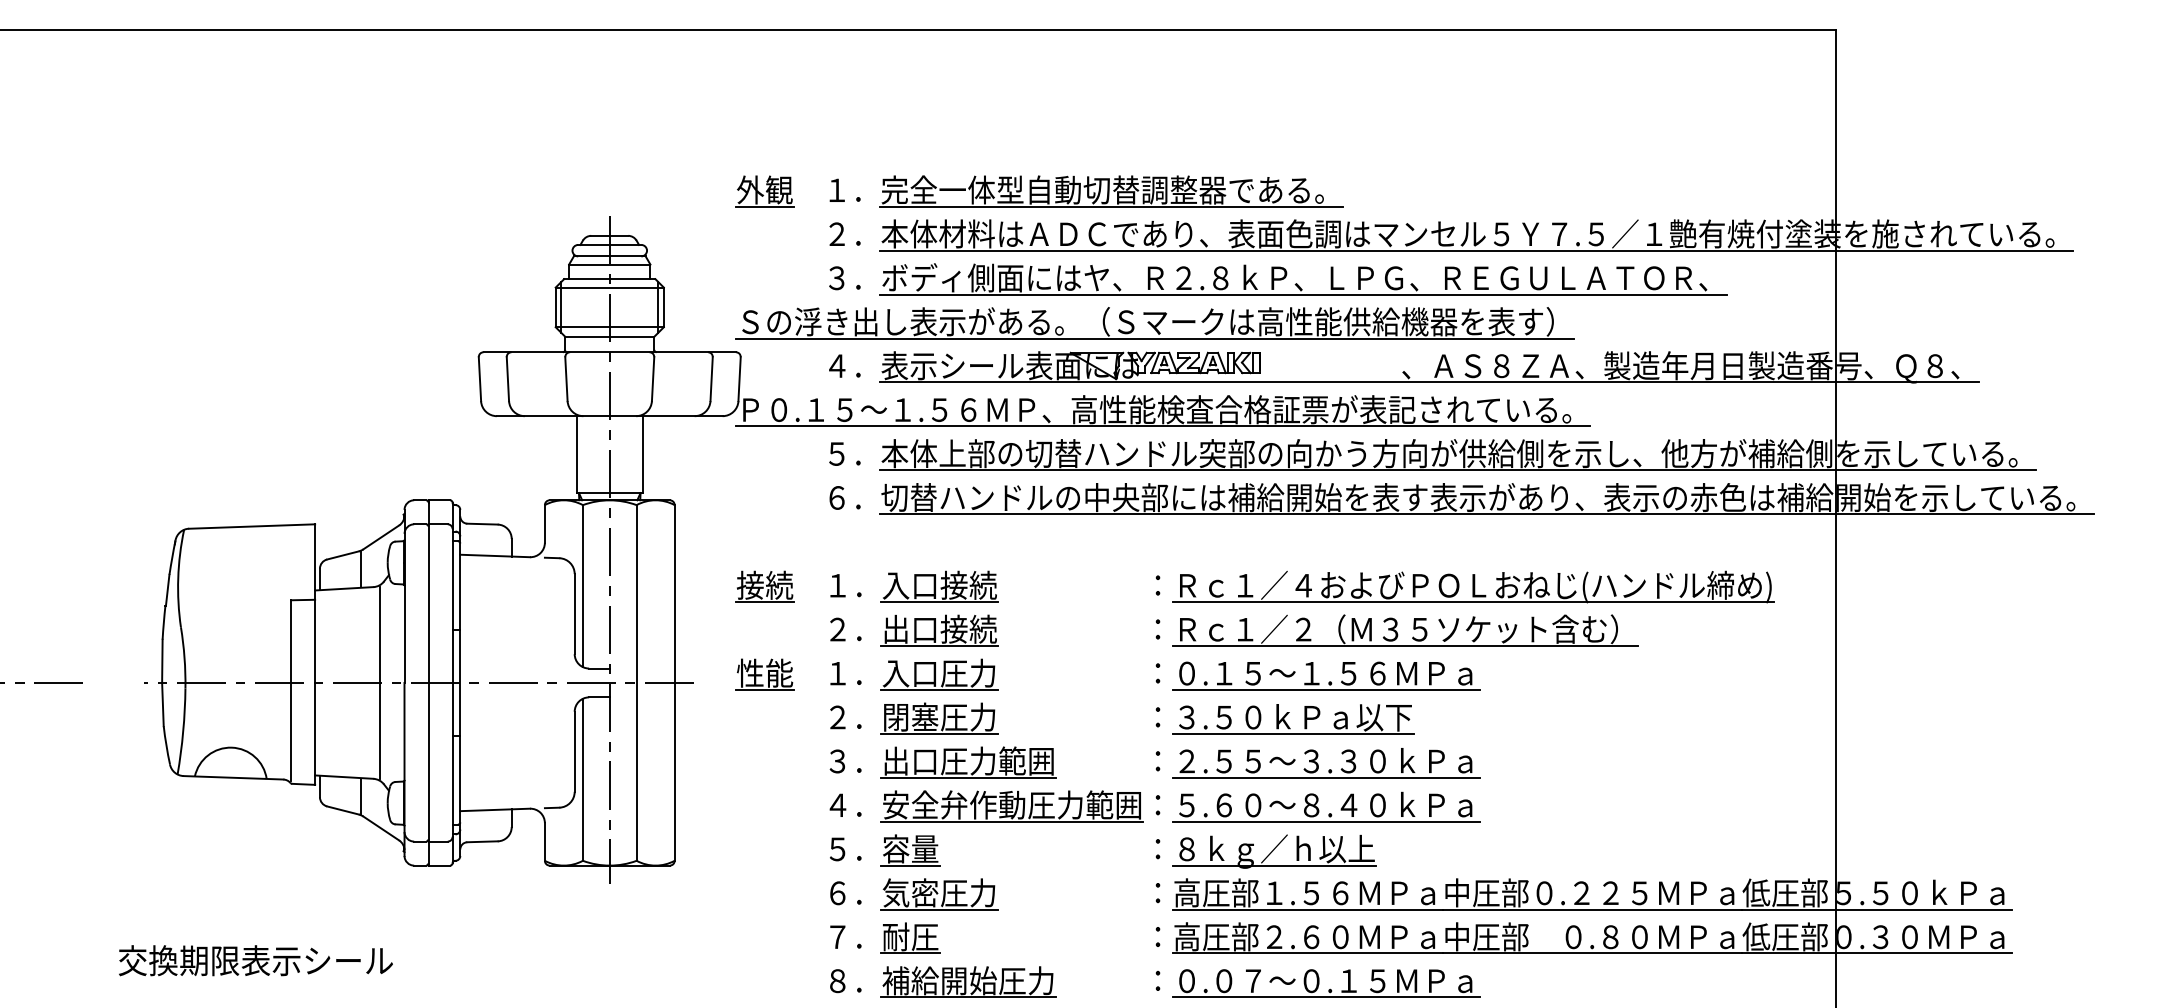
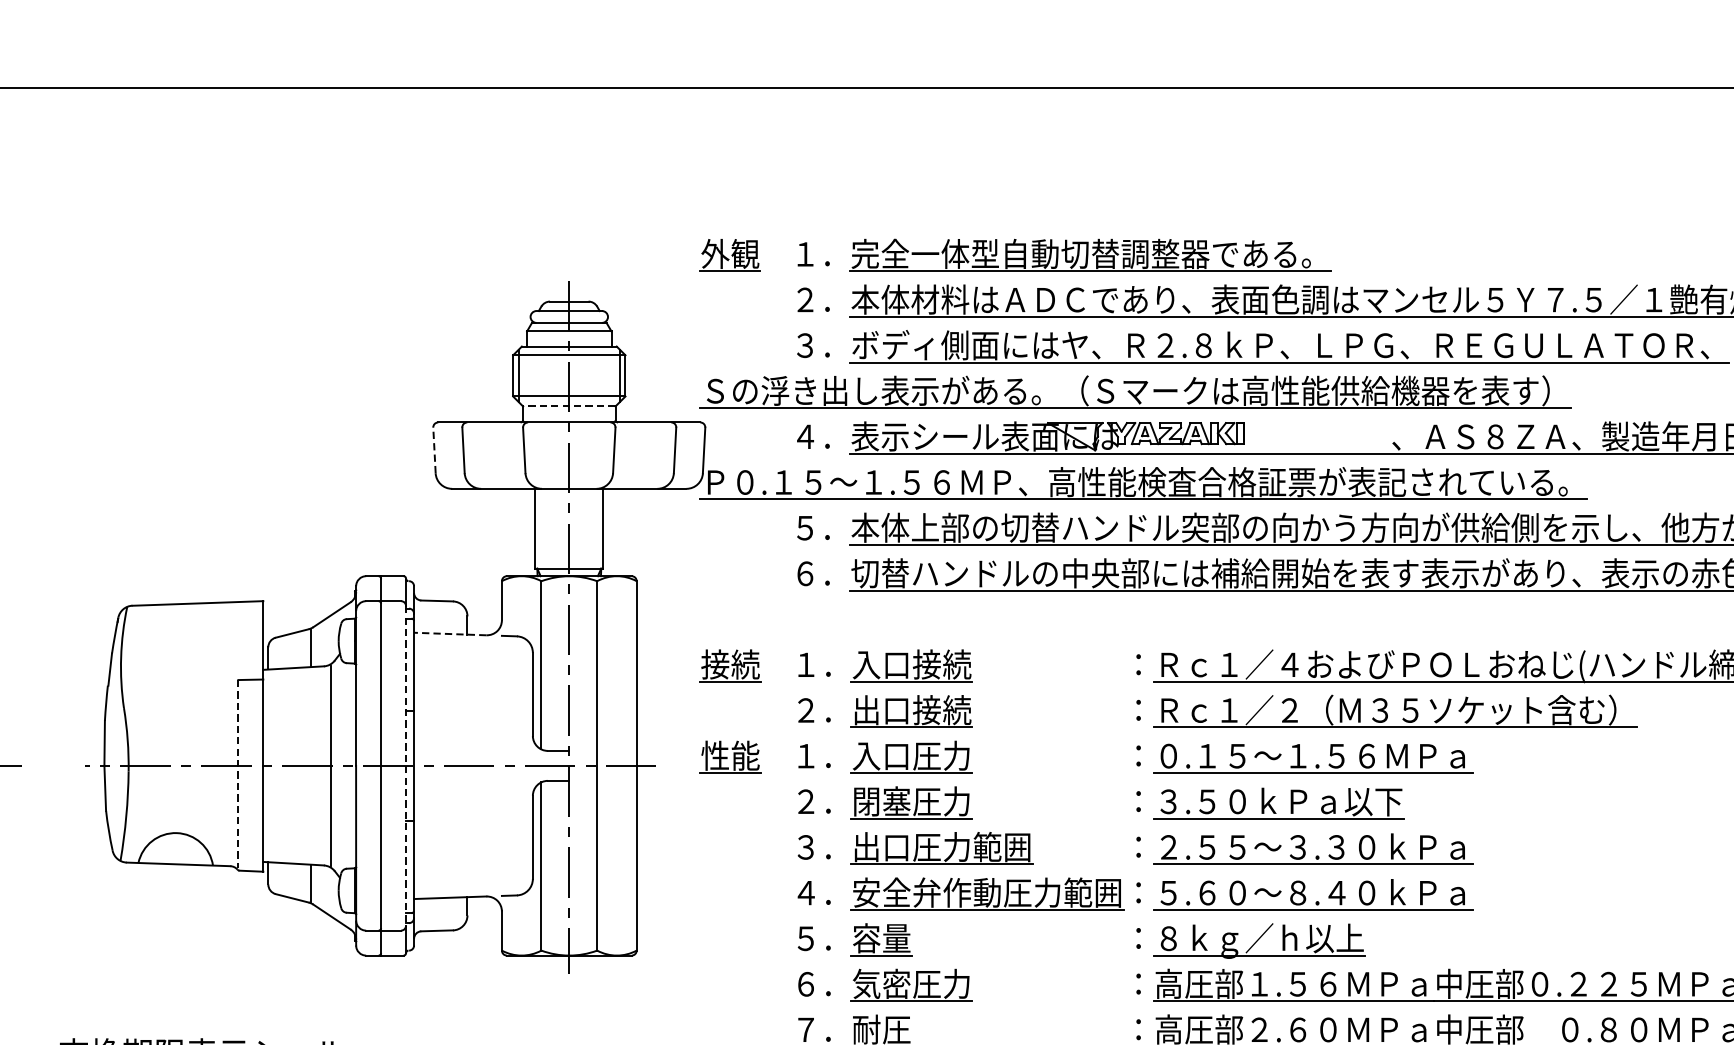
line: (609, 336) -> (569, 406), solid -> dashed
line: (479, 379) -> (434, 450), solid -> dashed
line: (495, 555) -> (450, 633), solid -> dashed
line: (452, 682) -> (405, 765), solid -> dashed
line: (291, 691) -> (238, 774), solid -> dashed

